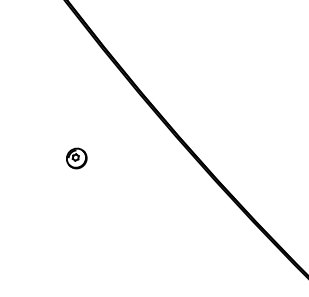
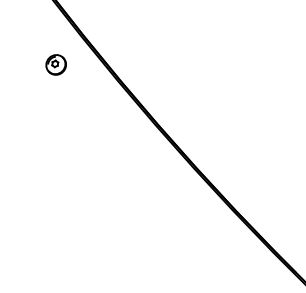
part: (76, 158) -> (55, 64), moved

